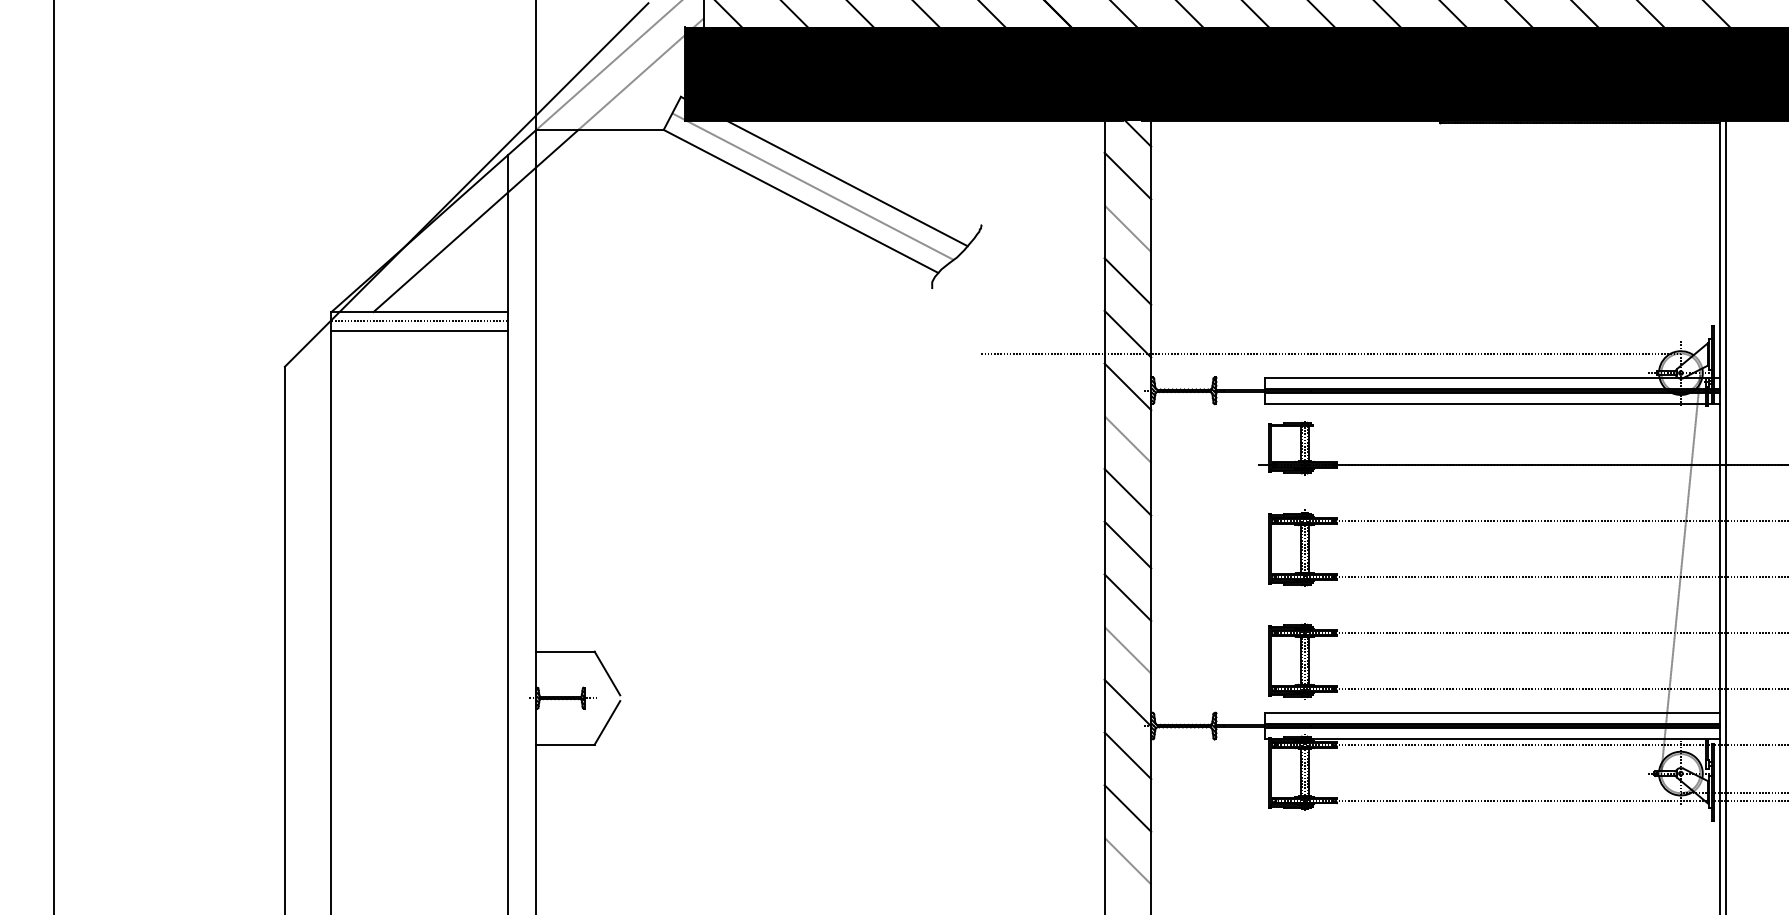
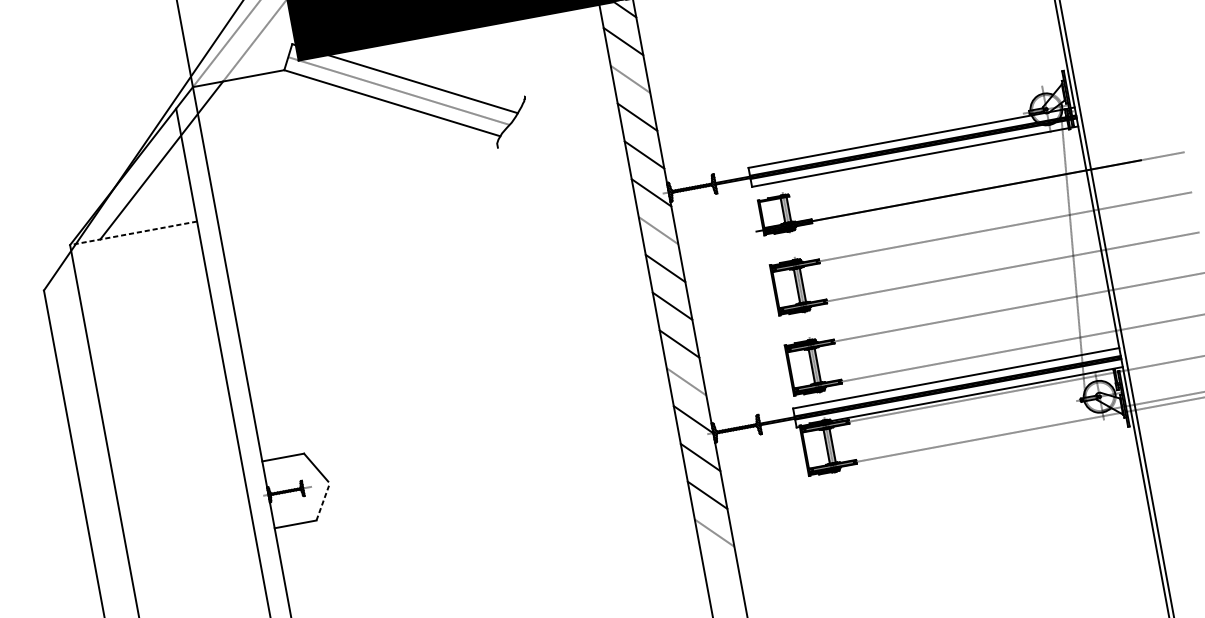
line: (419, 312) -> (133, 233), solid -> dashed
line: (419, 321) -> (134, 240), removed
line: (419, 330) -> (135, 246), removed
line: (1330, 353) -> (792, 141), removed
line: (607, 722) -> (322, 502), solid -> dashed

